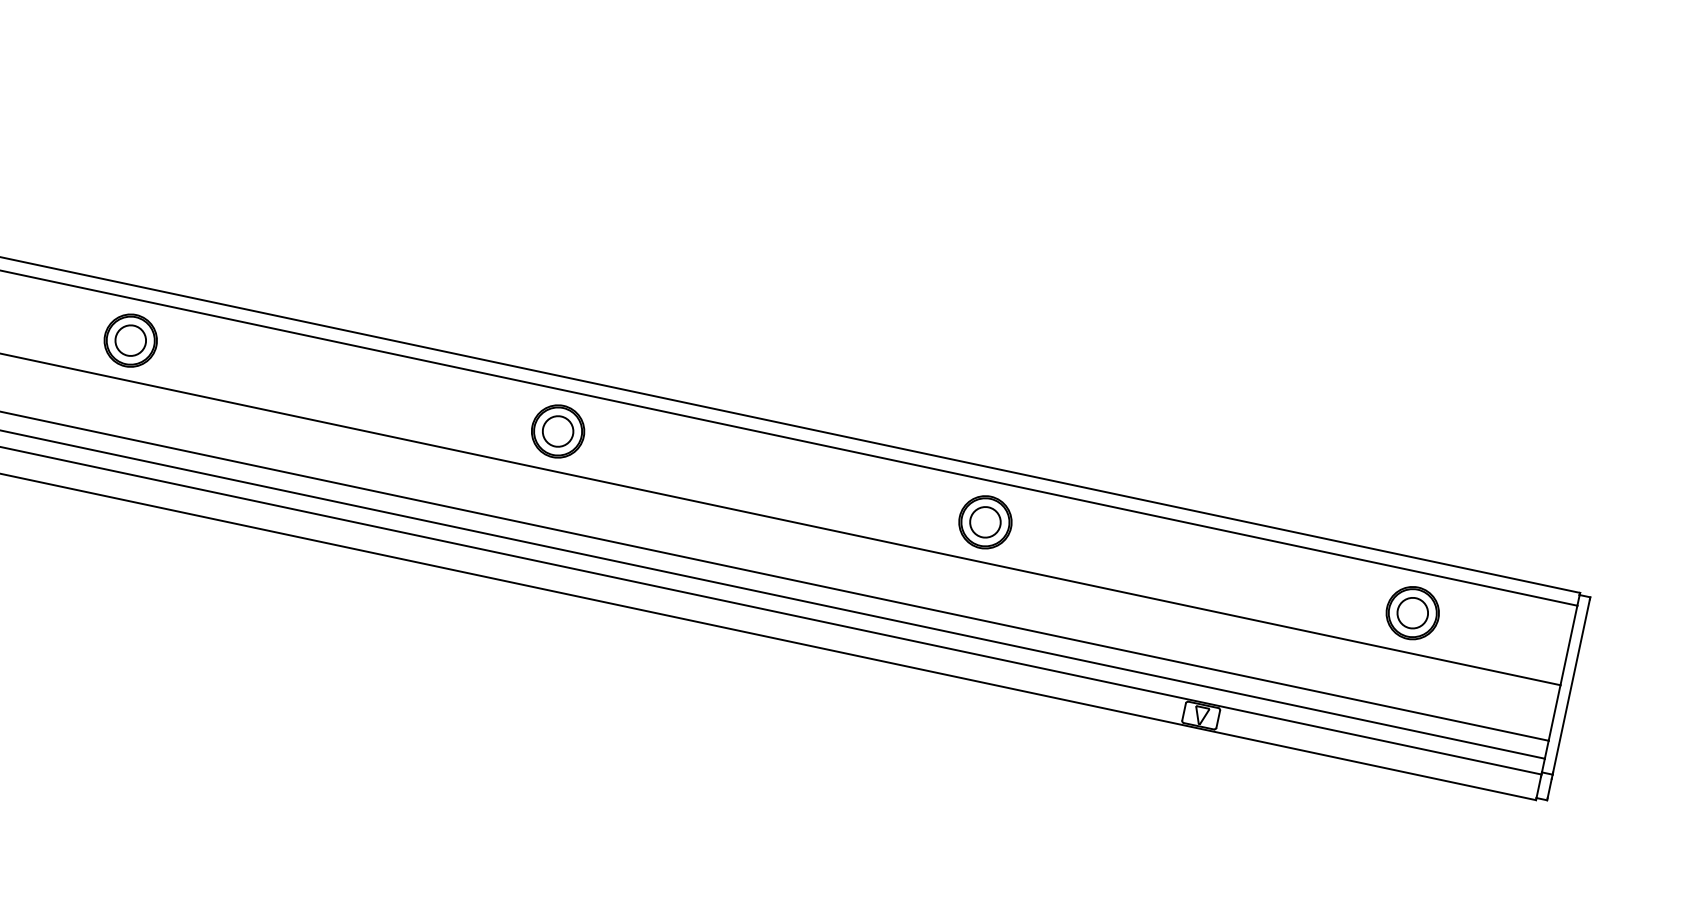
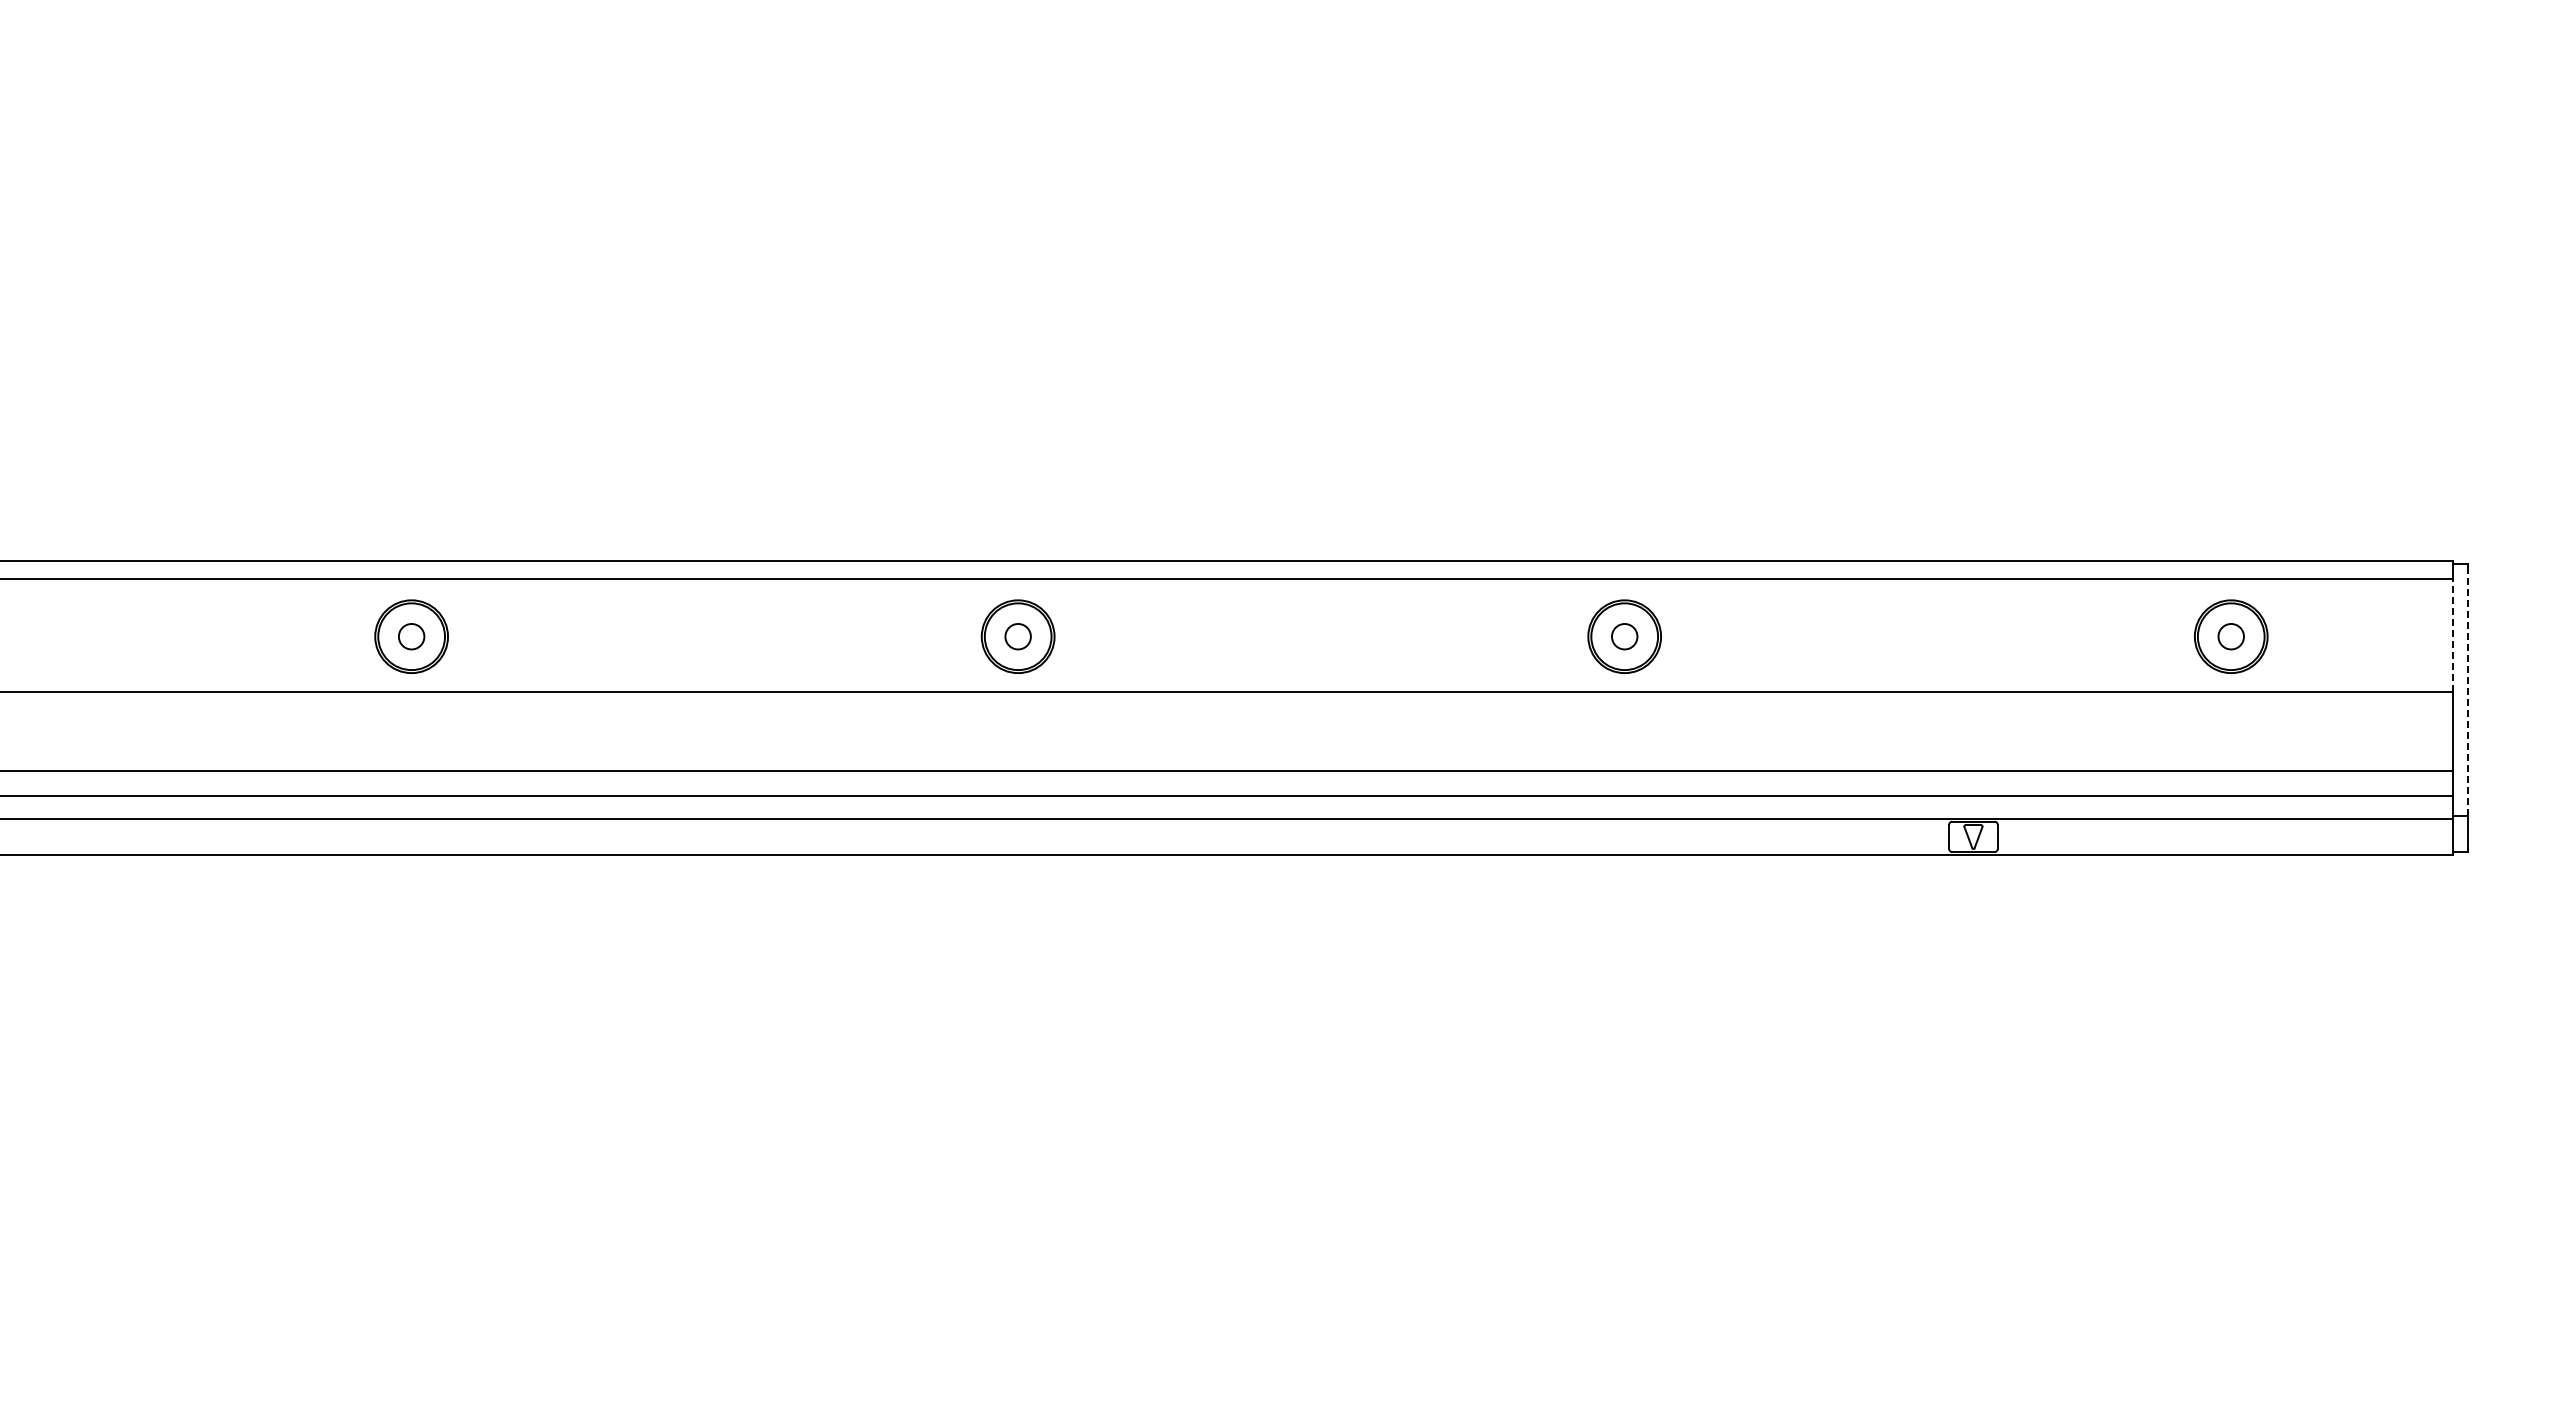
circle: (130, 340) -> (411, 636), size x0.6
circle: (557, 431) -> (1017, 636), size x0.6
circle: (985, 522) -> (1624, 636), size x0.6
circle: (1413, 613) -> (2231, 636), size x0.6
line: (1568, 645) -> (2452, 635), solid -> dashed
line: (1571, 685) -> (2467, 689), solid -> dashed

